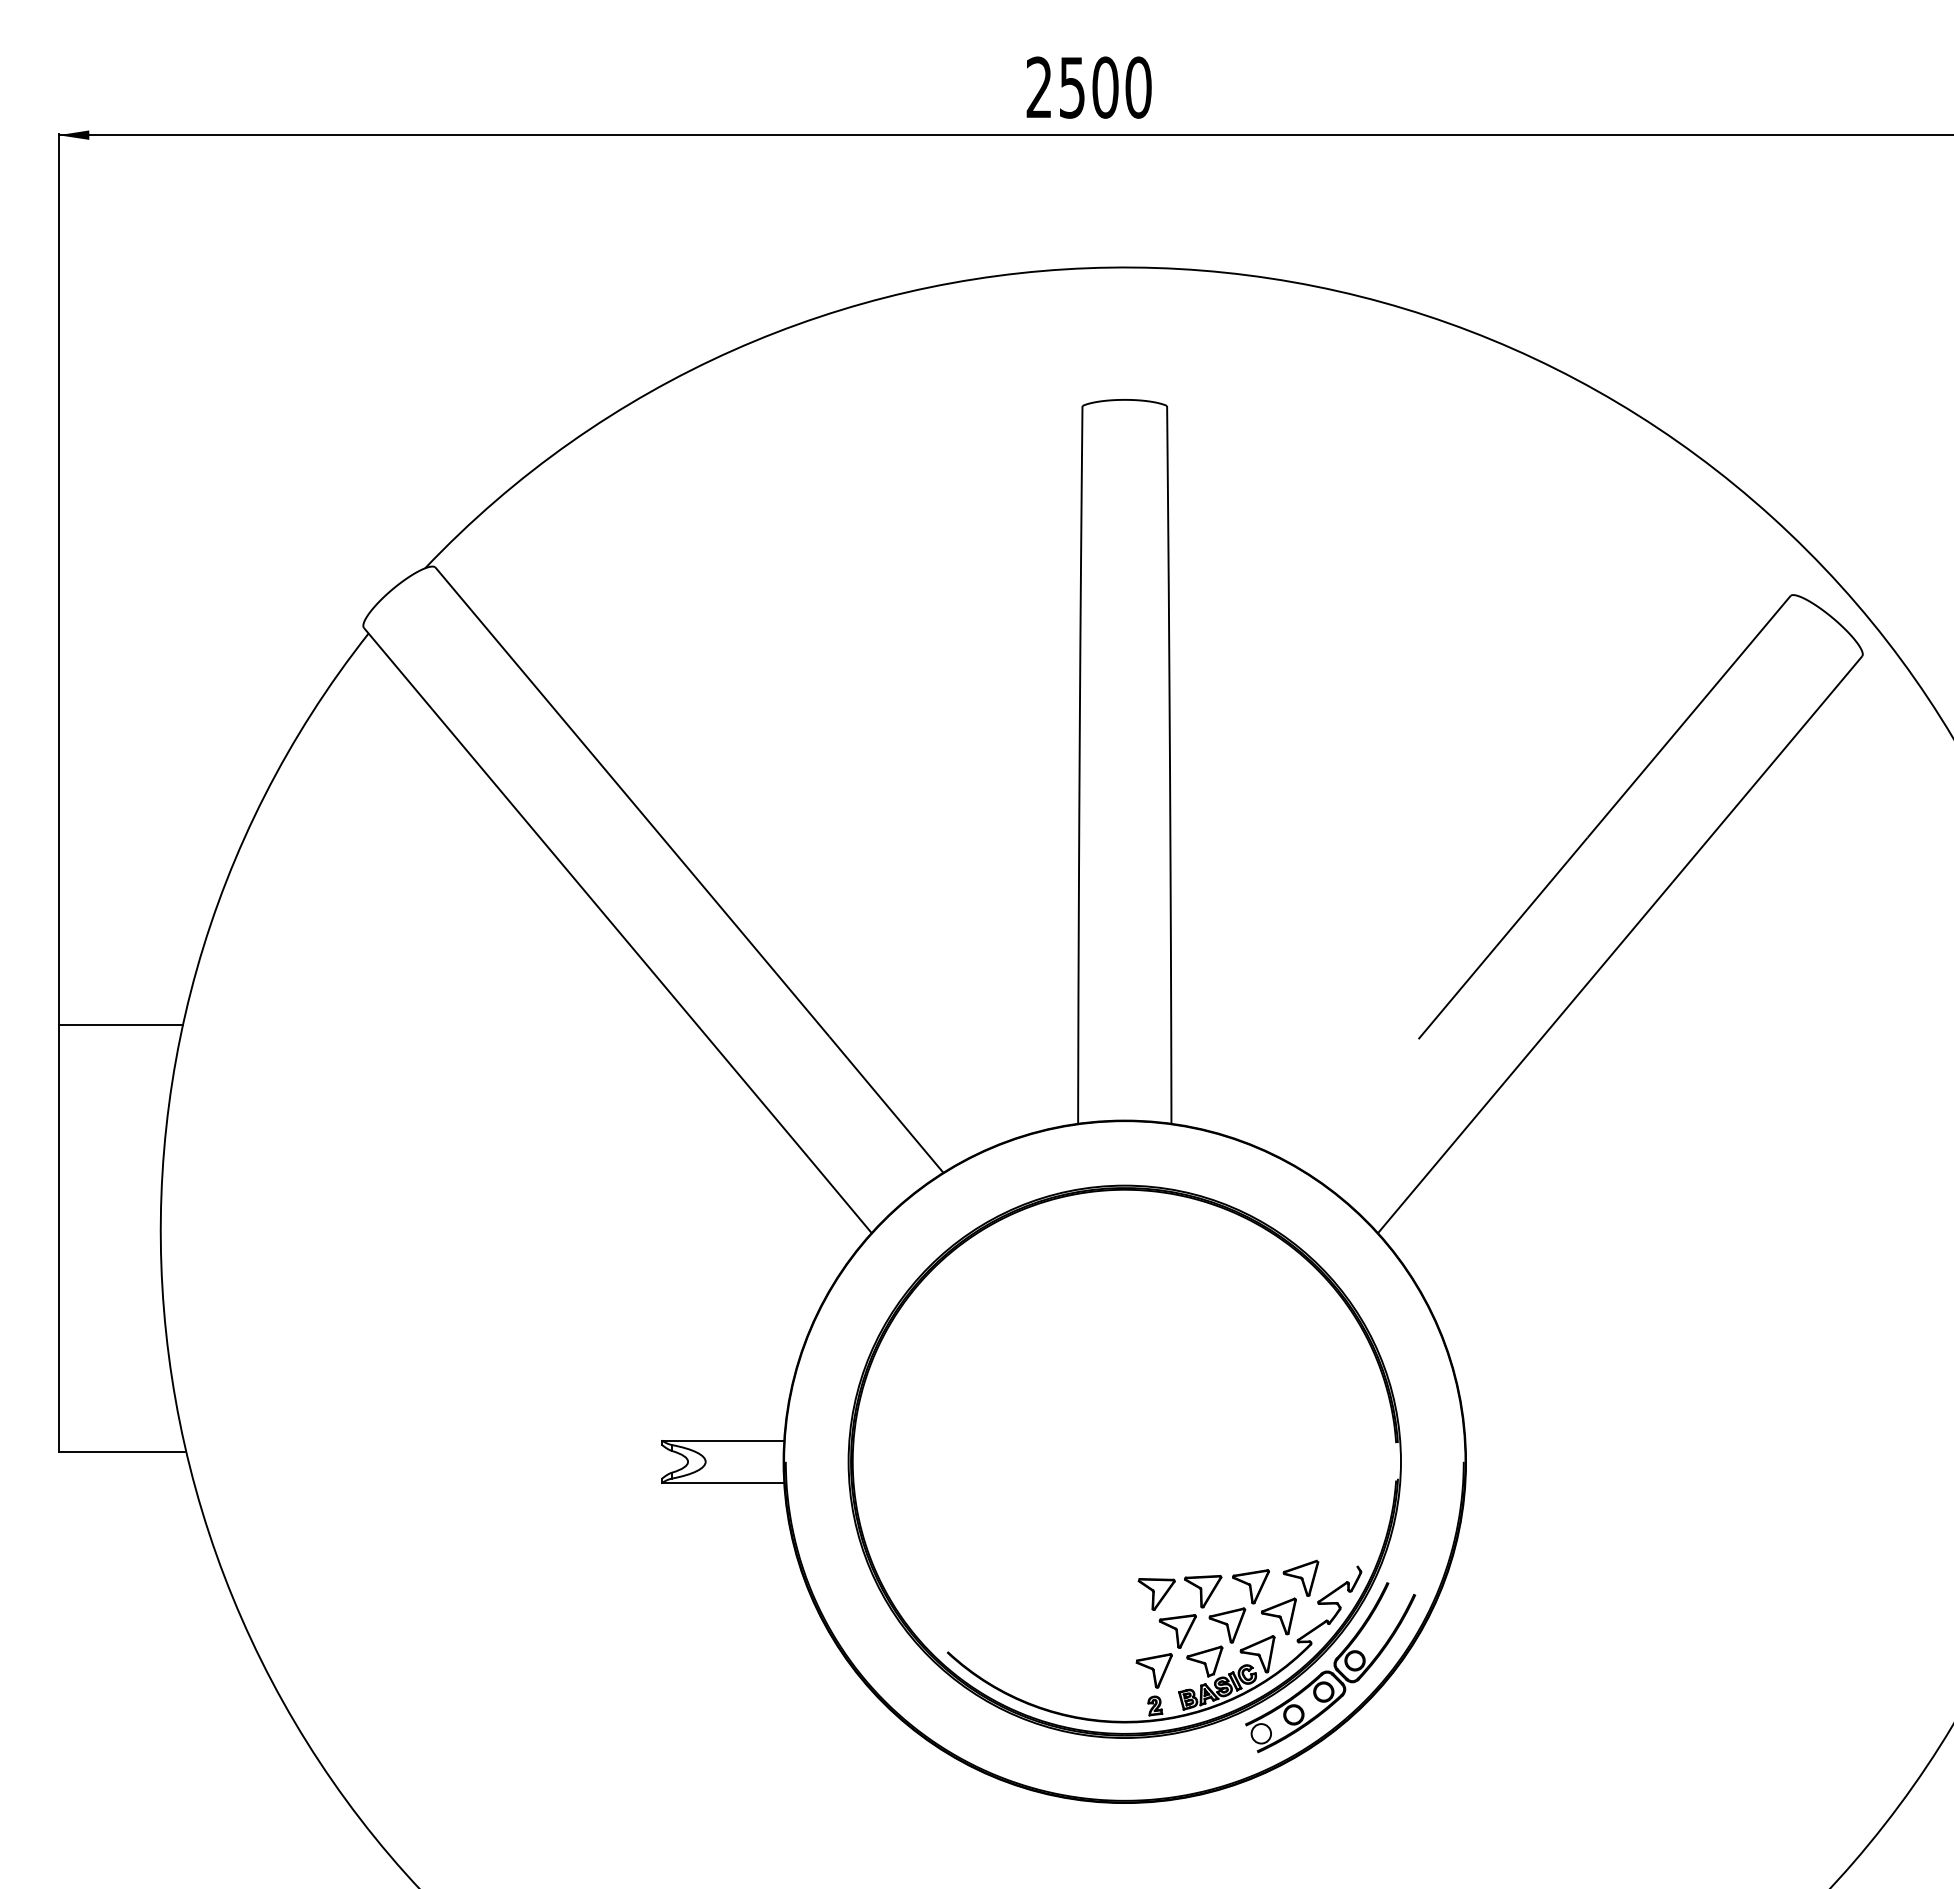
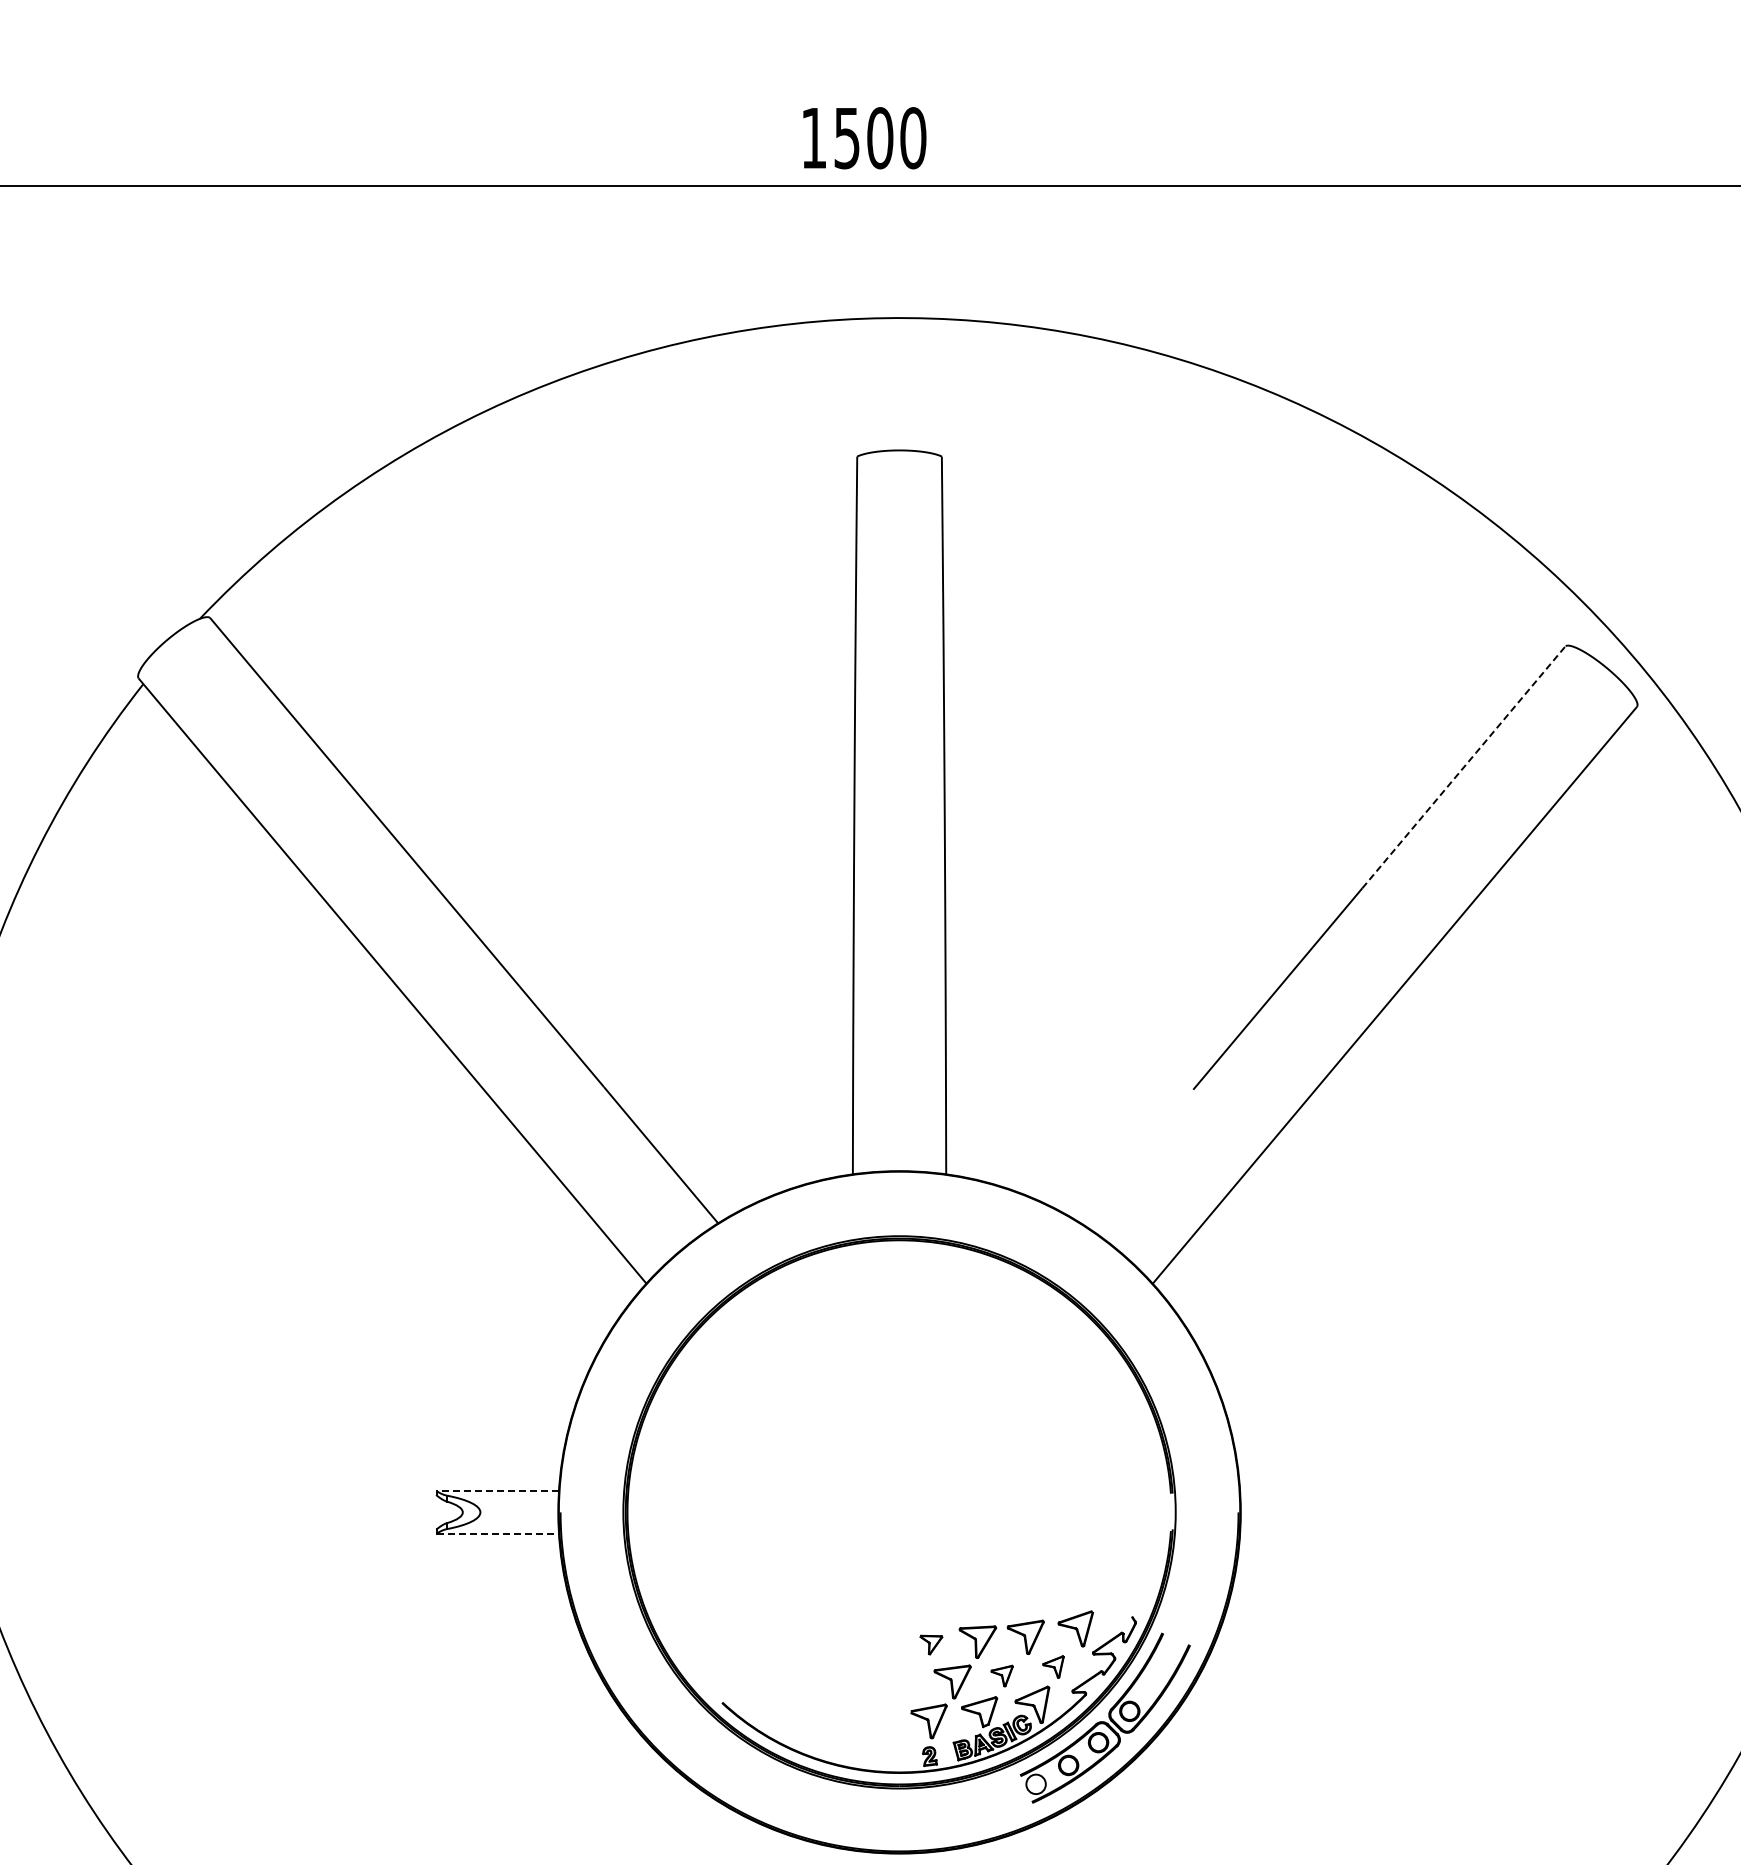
text: (1038, 86) -> (813, 137), 2500 -> 1500
line: (1689, 715) -> (1464, 766), solid -> dashed
line: (722, 1440) -> (497, 1491), solid -> dashed
line: (723, 1483) -> (498, 1534), solid -> dashed
part: (1156, 1594) -> (931, 1645), size x0.6
part: (1278, 1616) -> (1053, 1667), size x0.6
part: (1227, 1625) -> (1002, 1676), size x0.6

